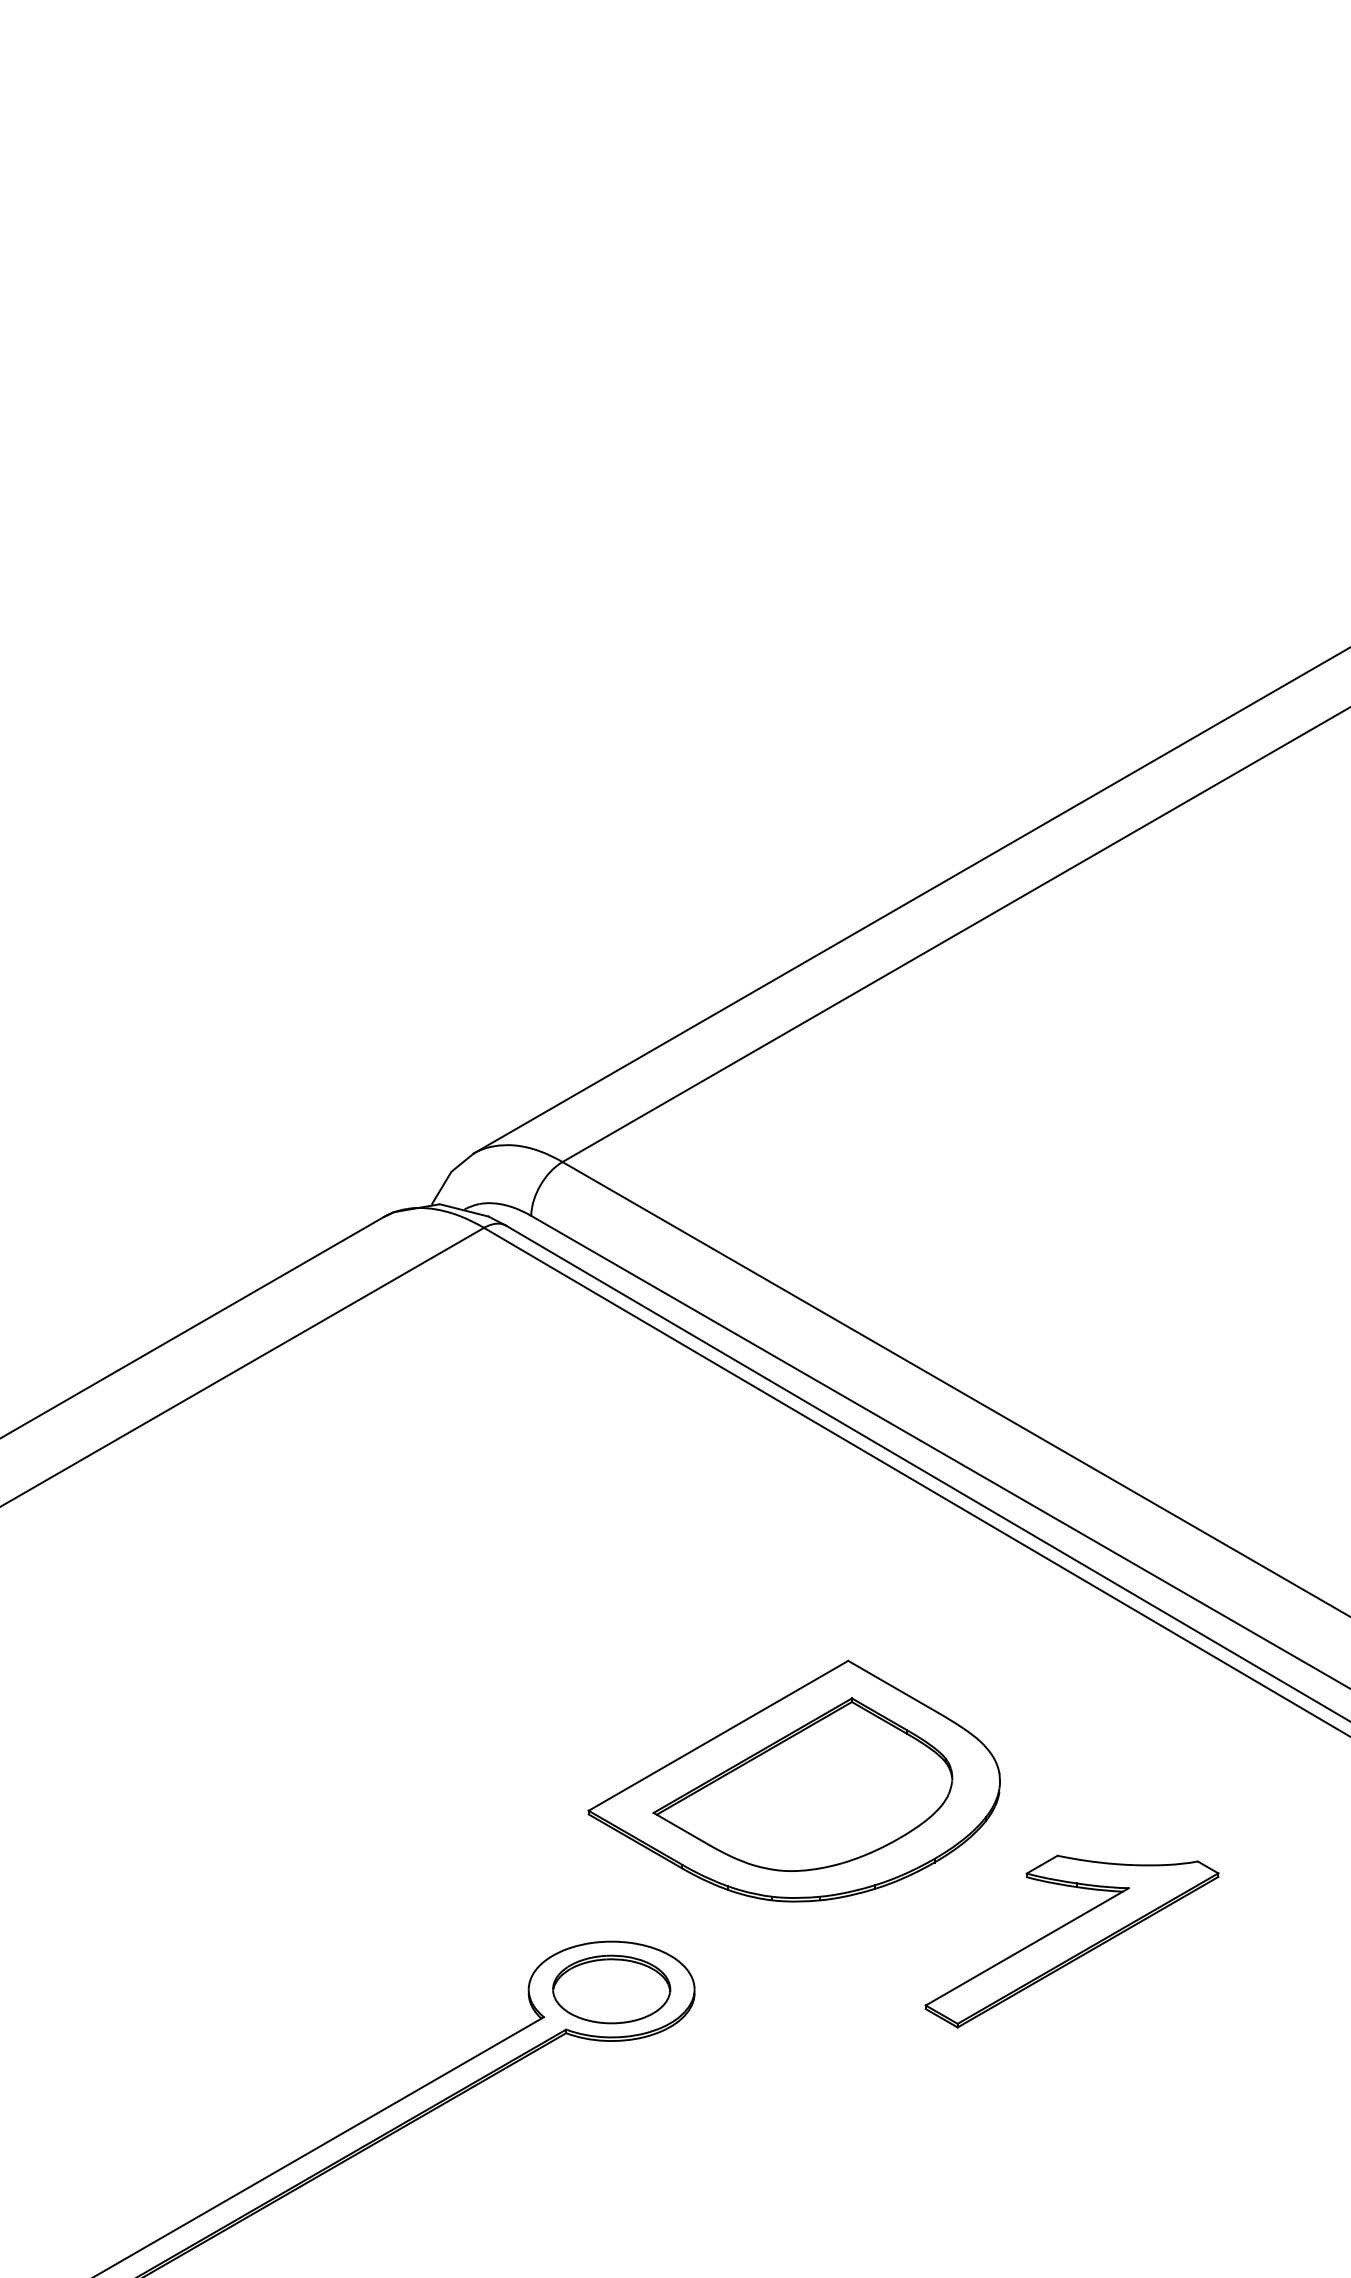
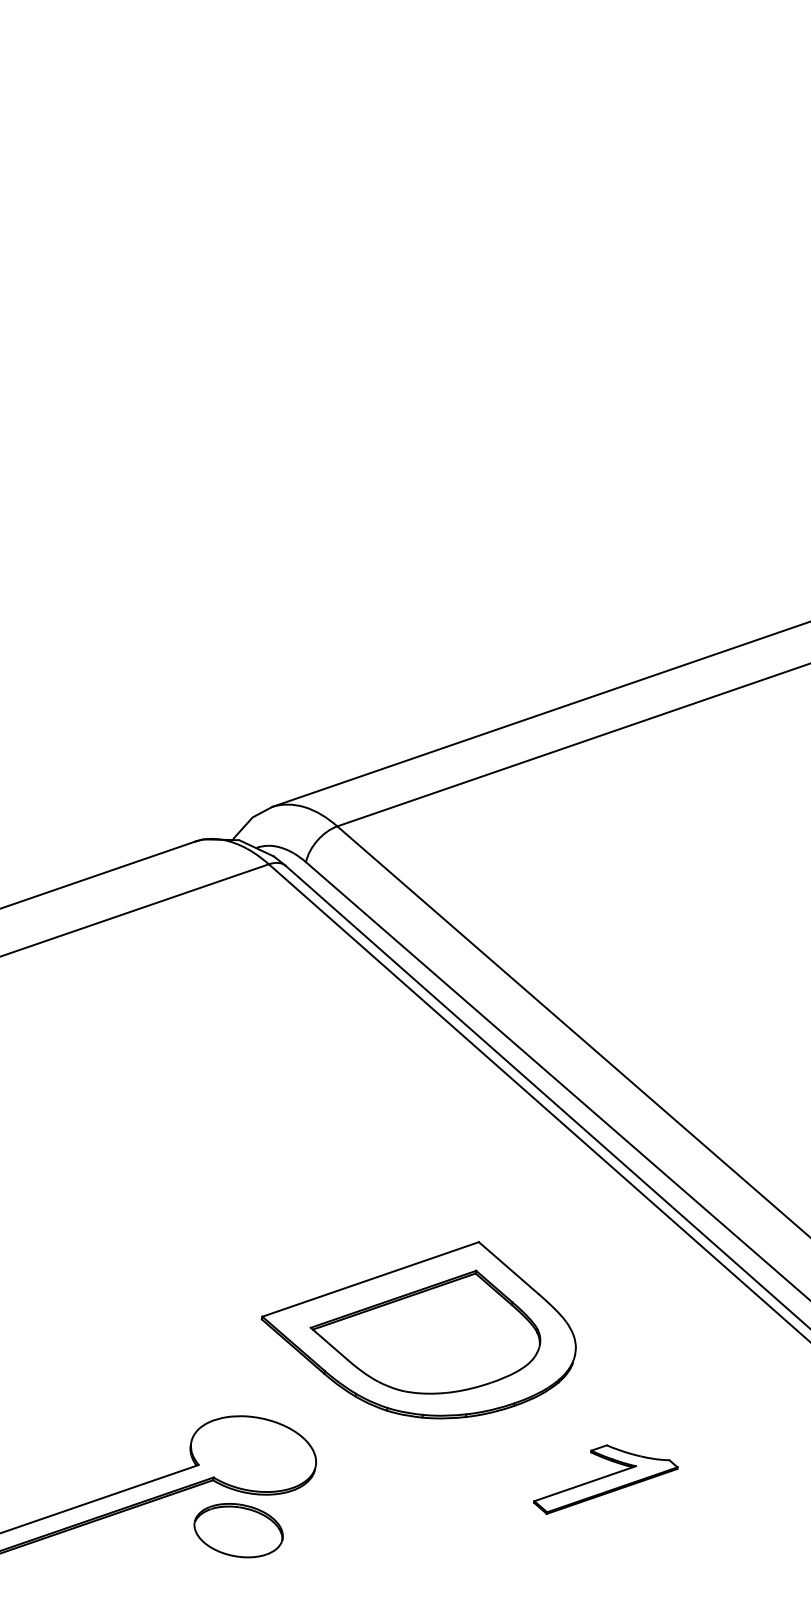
part: (1071, 1941) -> (605, 1485), size x0.6
part: (611, 1989) -> (238, 1530), moved

